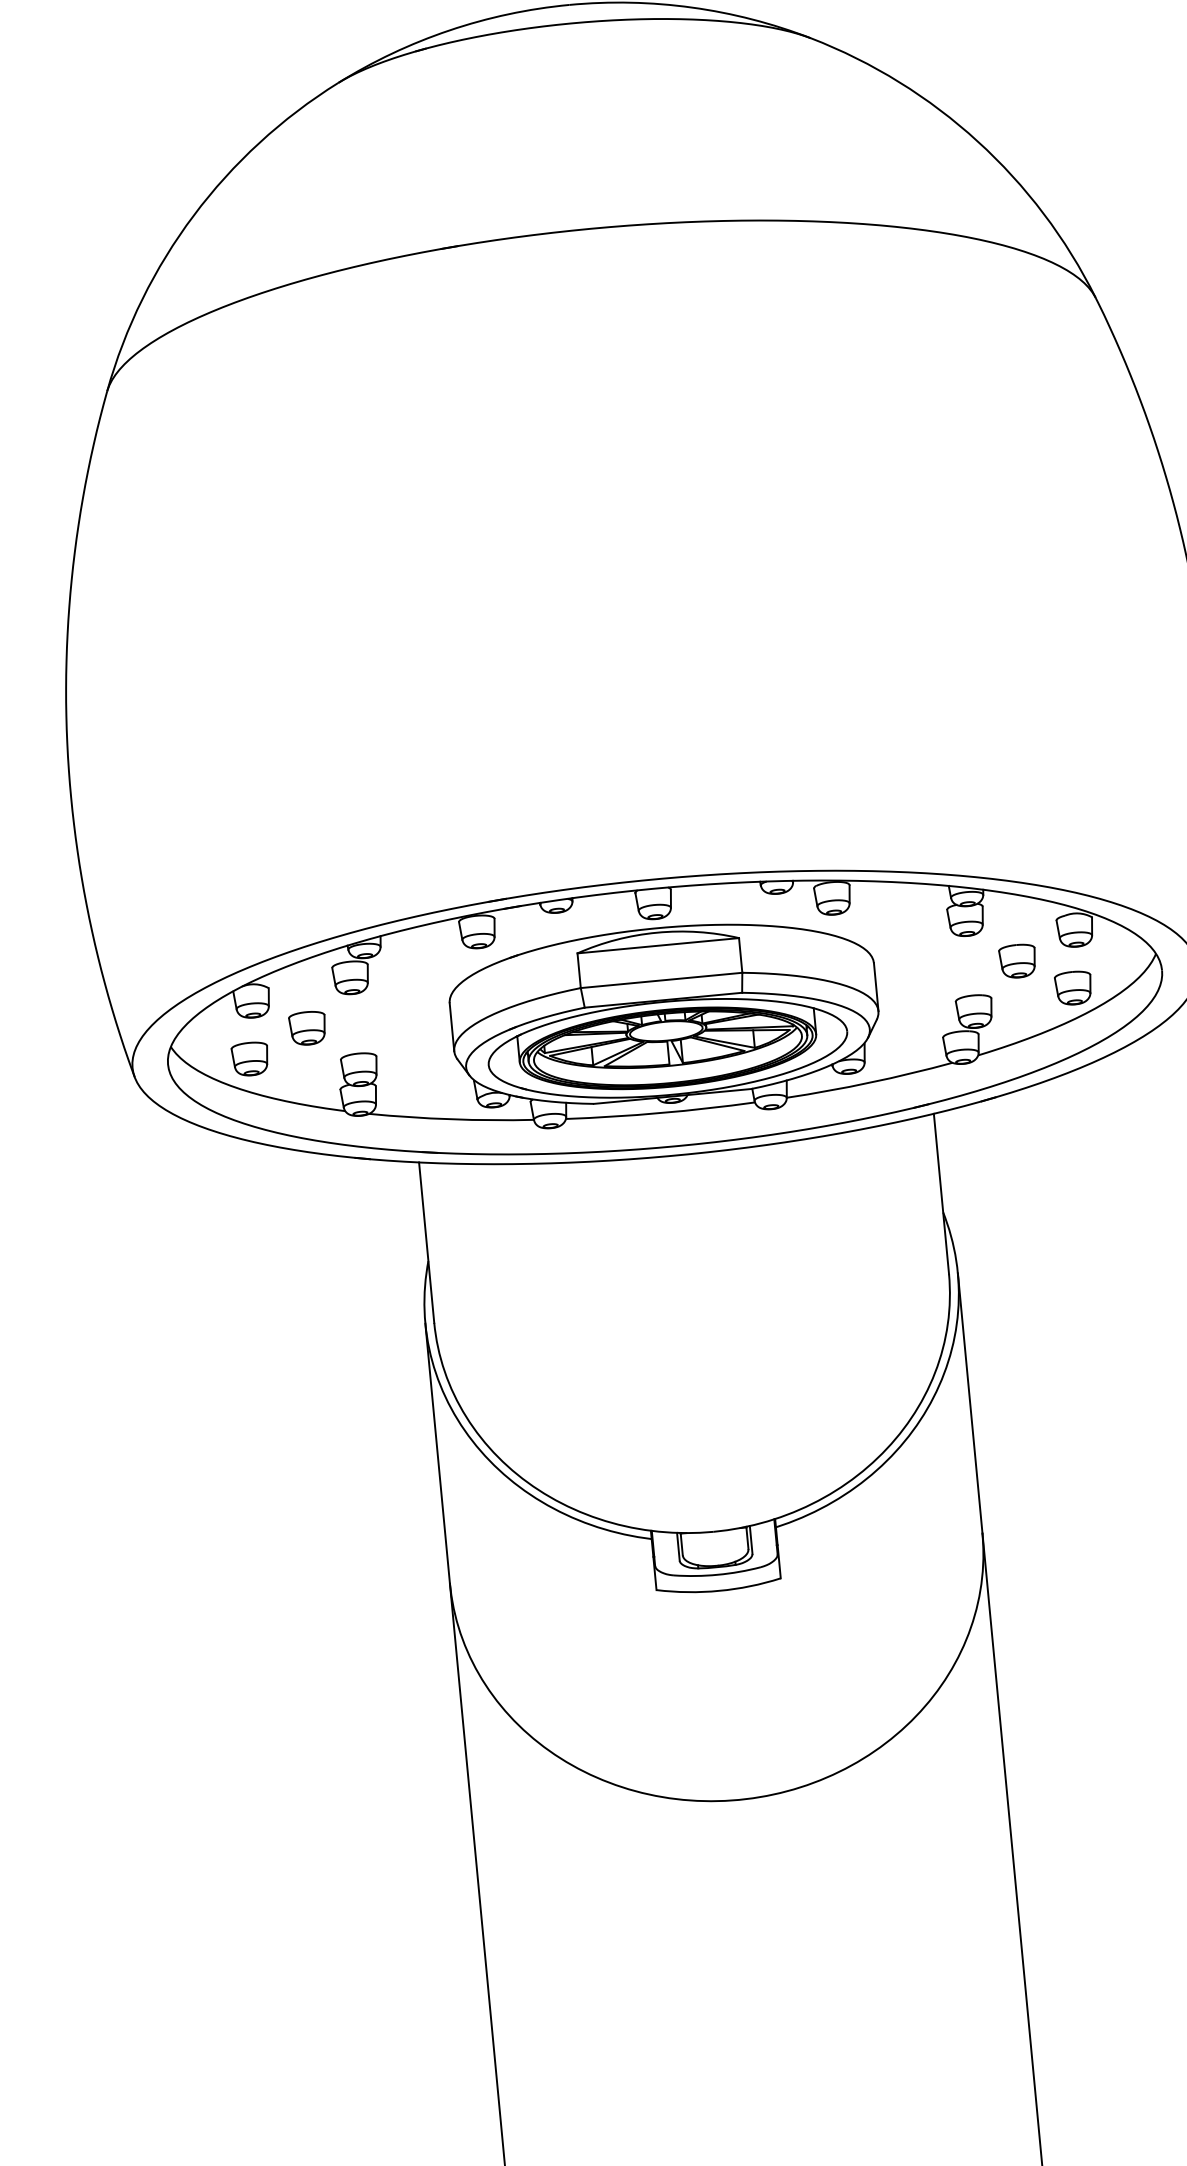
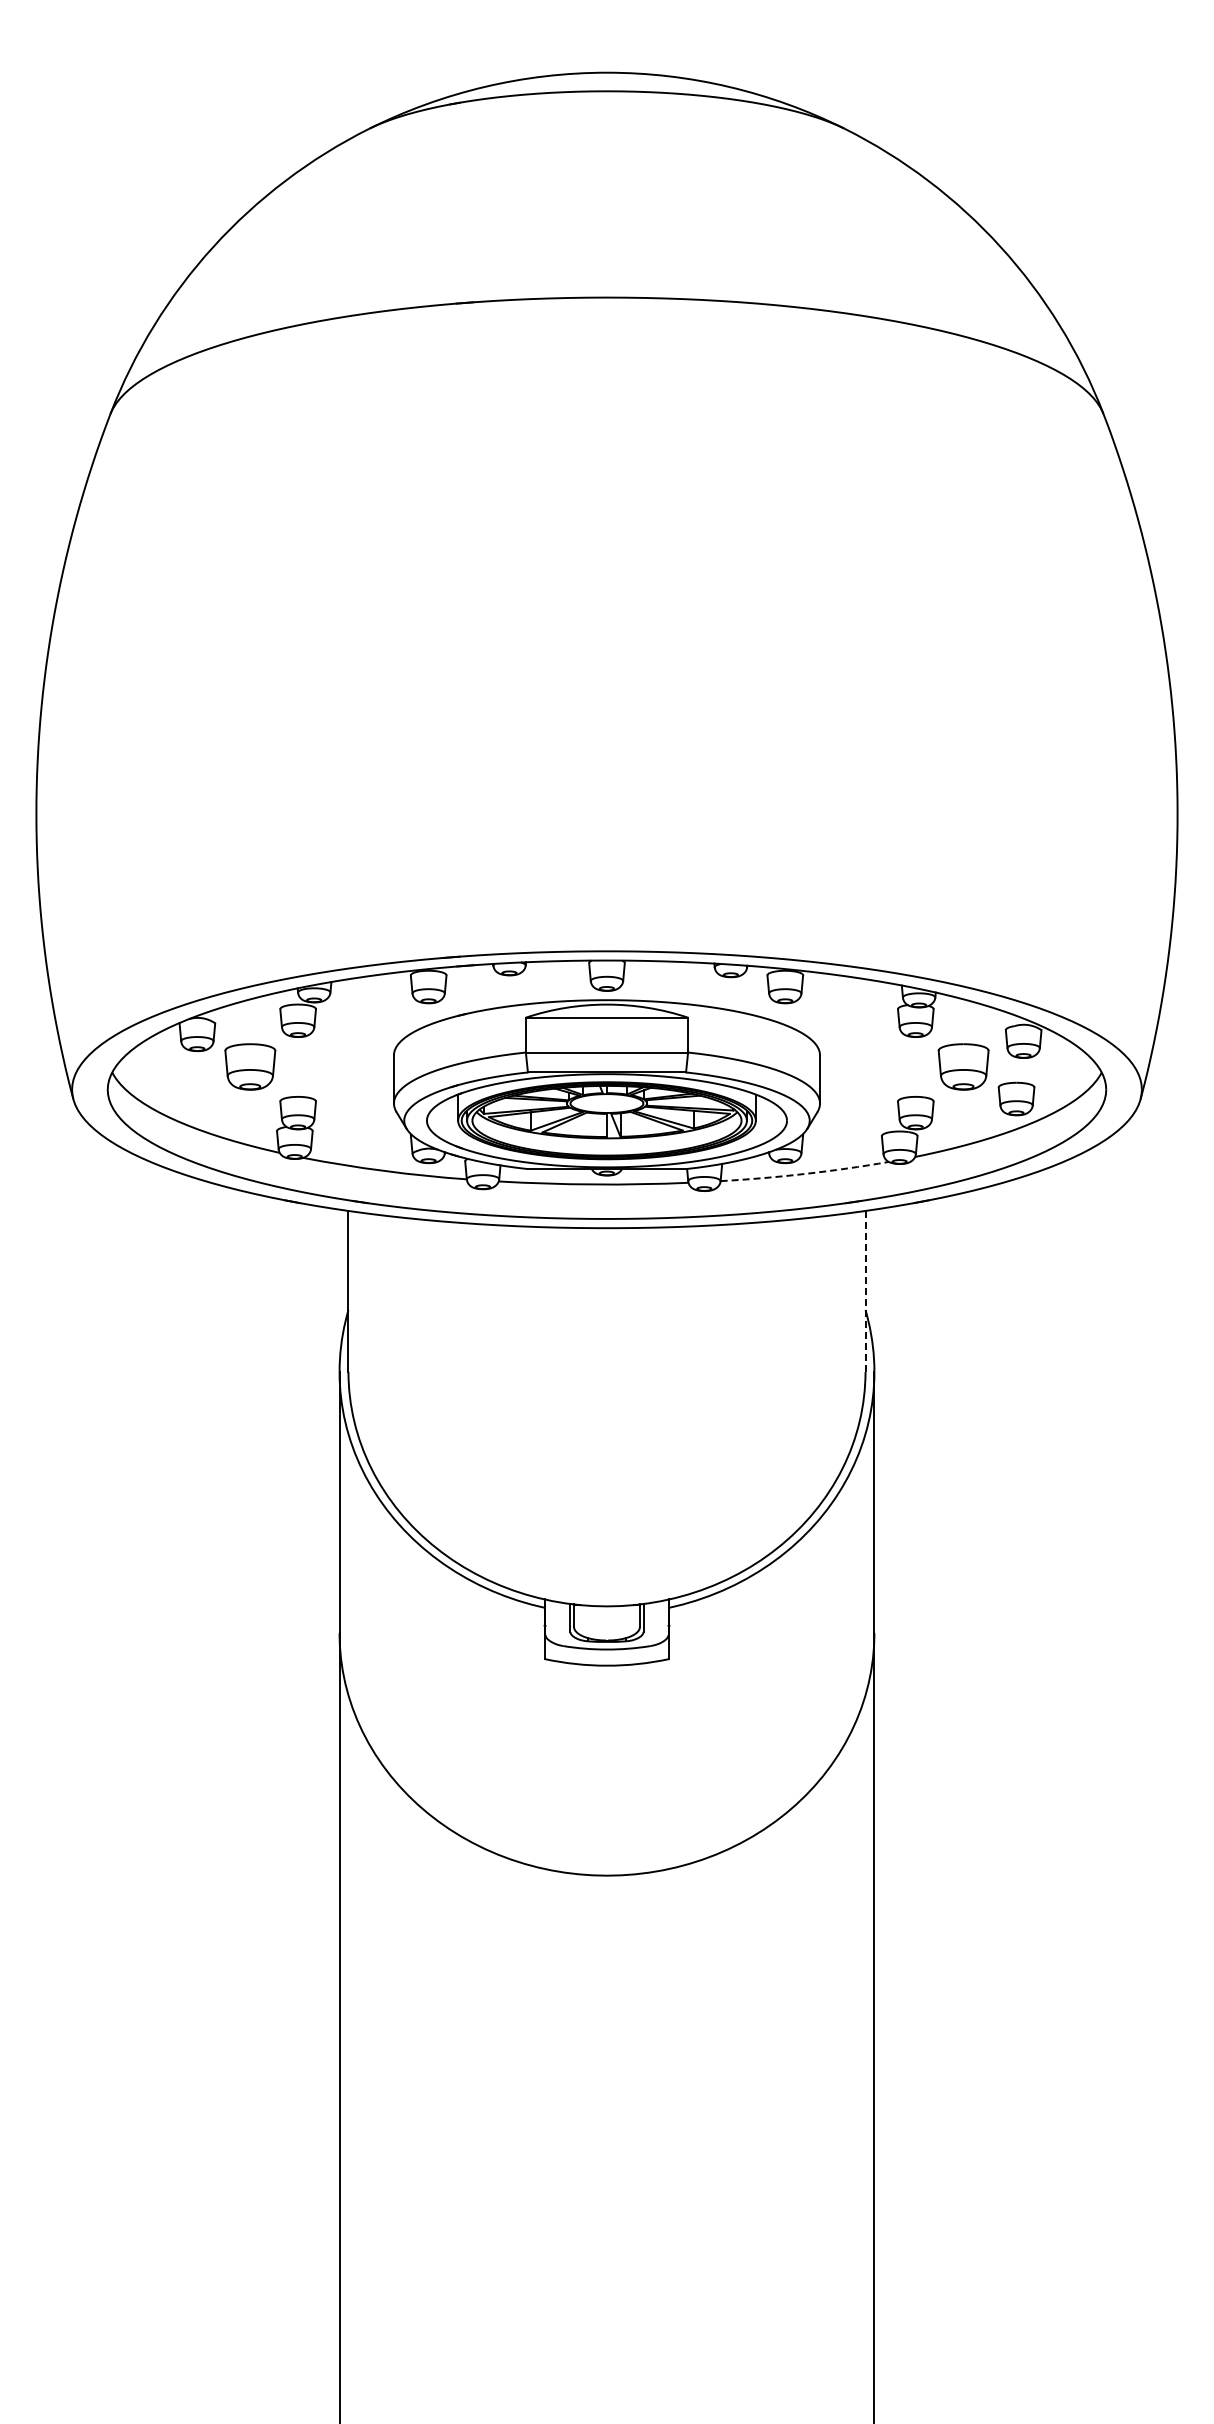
part: (1017, 960) -> (963, 1066), size x1.4
part: (307, 1027) -> (250, 1066), size x1.4
part: (250, 1059) -> (190, 1092), removed
arc: (870, 1082) -> (805, 1173), solid -> dashed
line: (941, 1194) -> (865, 1291), solid -> dashed

